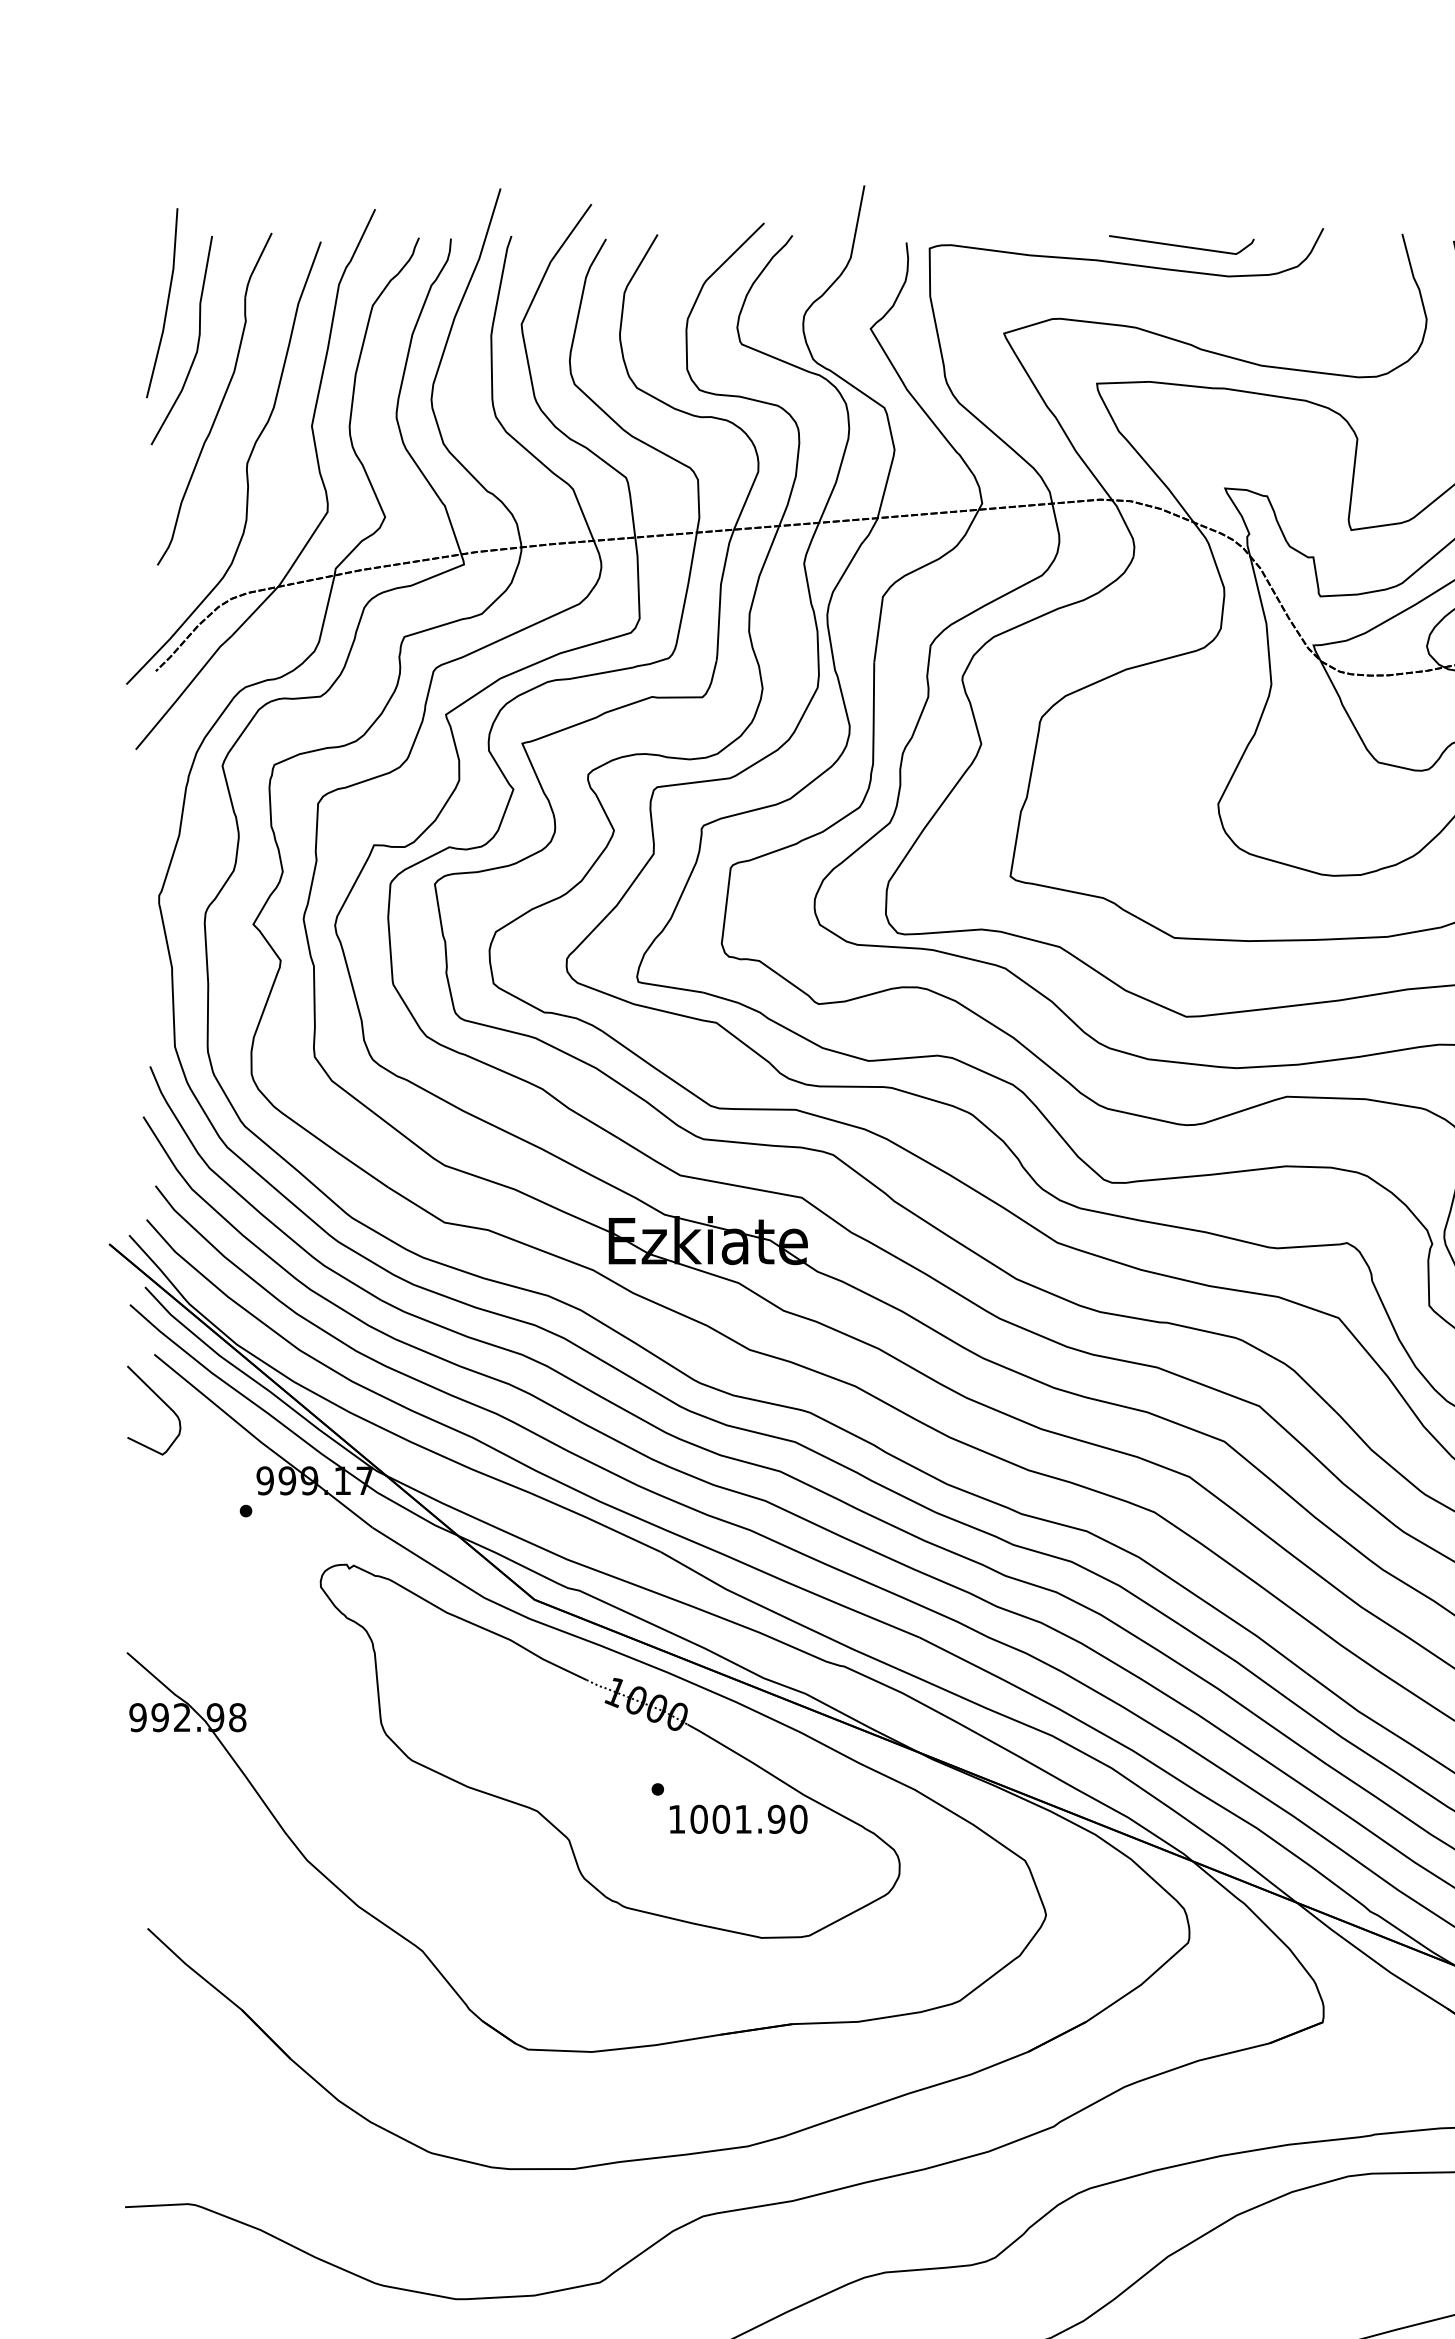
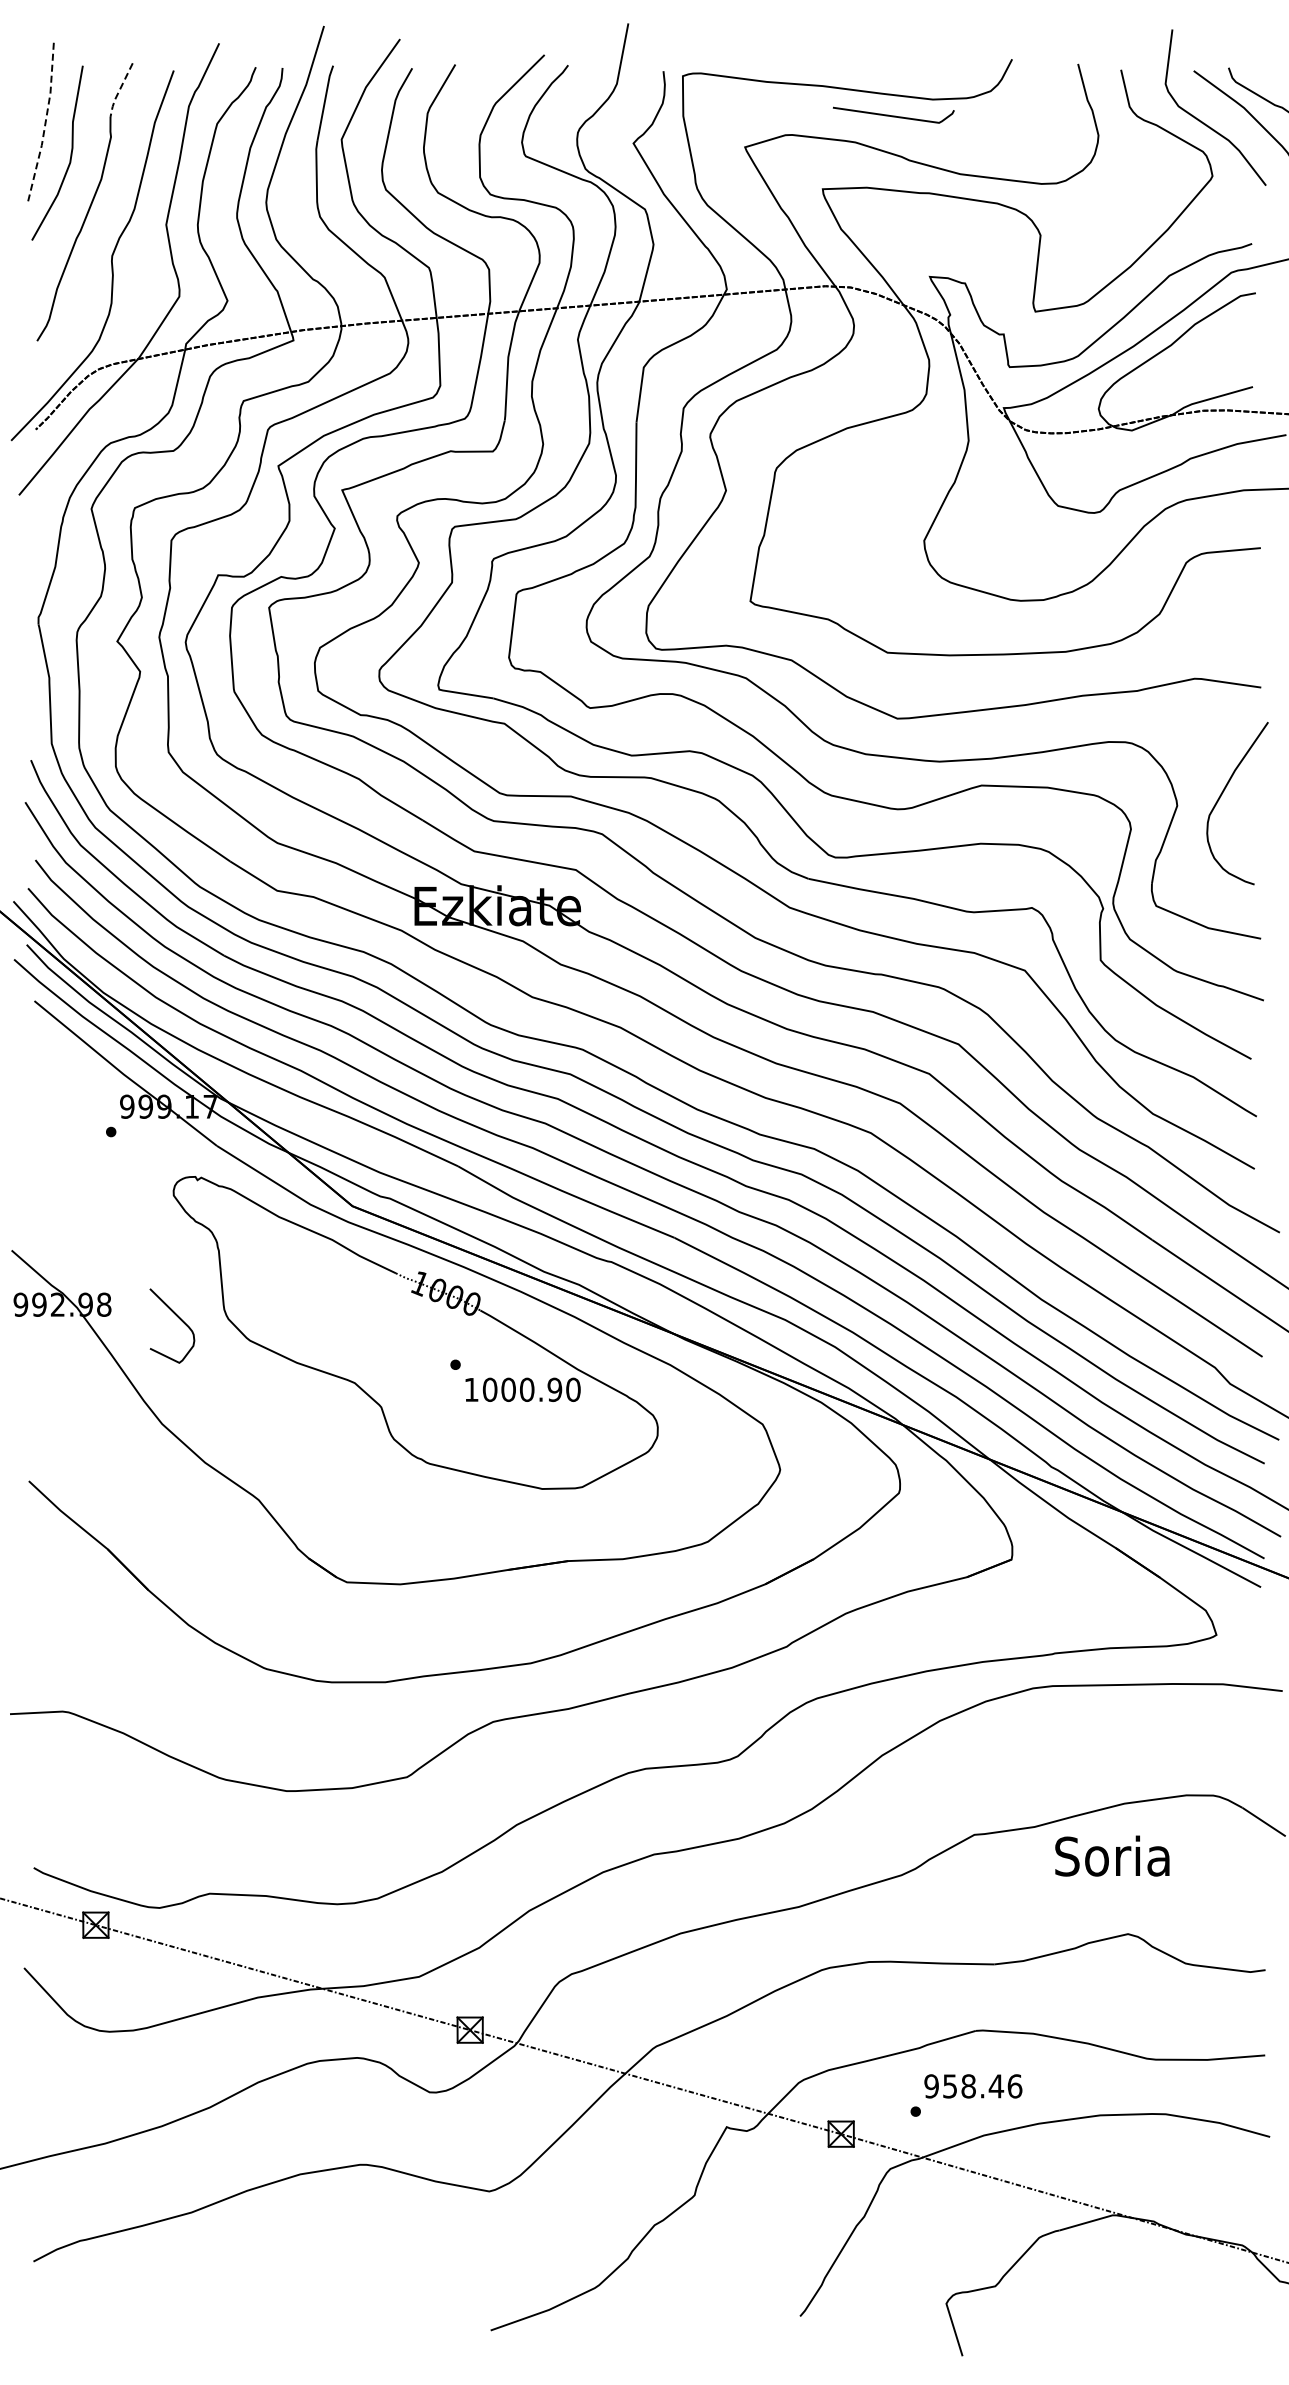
curve: (1181, 245) -> (893, 115), moved
line: (255, 265) -> (119, 90), solid -> dashed
line: (167, 303) -> (45, 122), solid -> dashed
curve: (161, 1401) -> (178, 1318), moved
text: (743, 1818) -> (527, 1389), 1001.90 -> 1000.90

